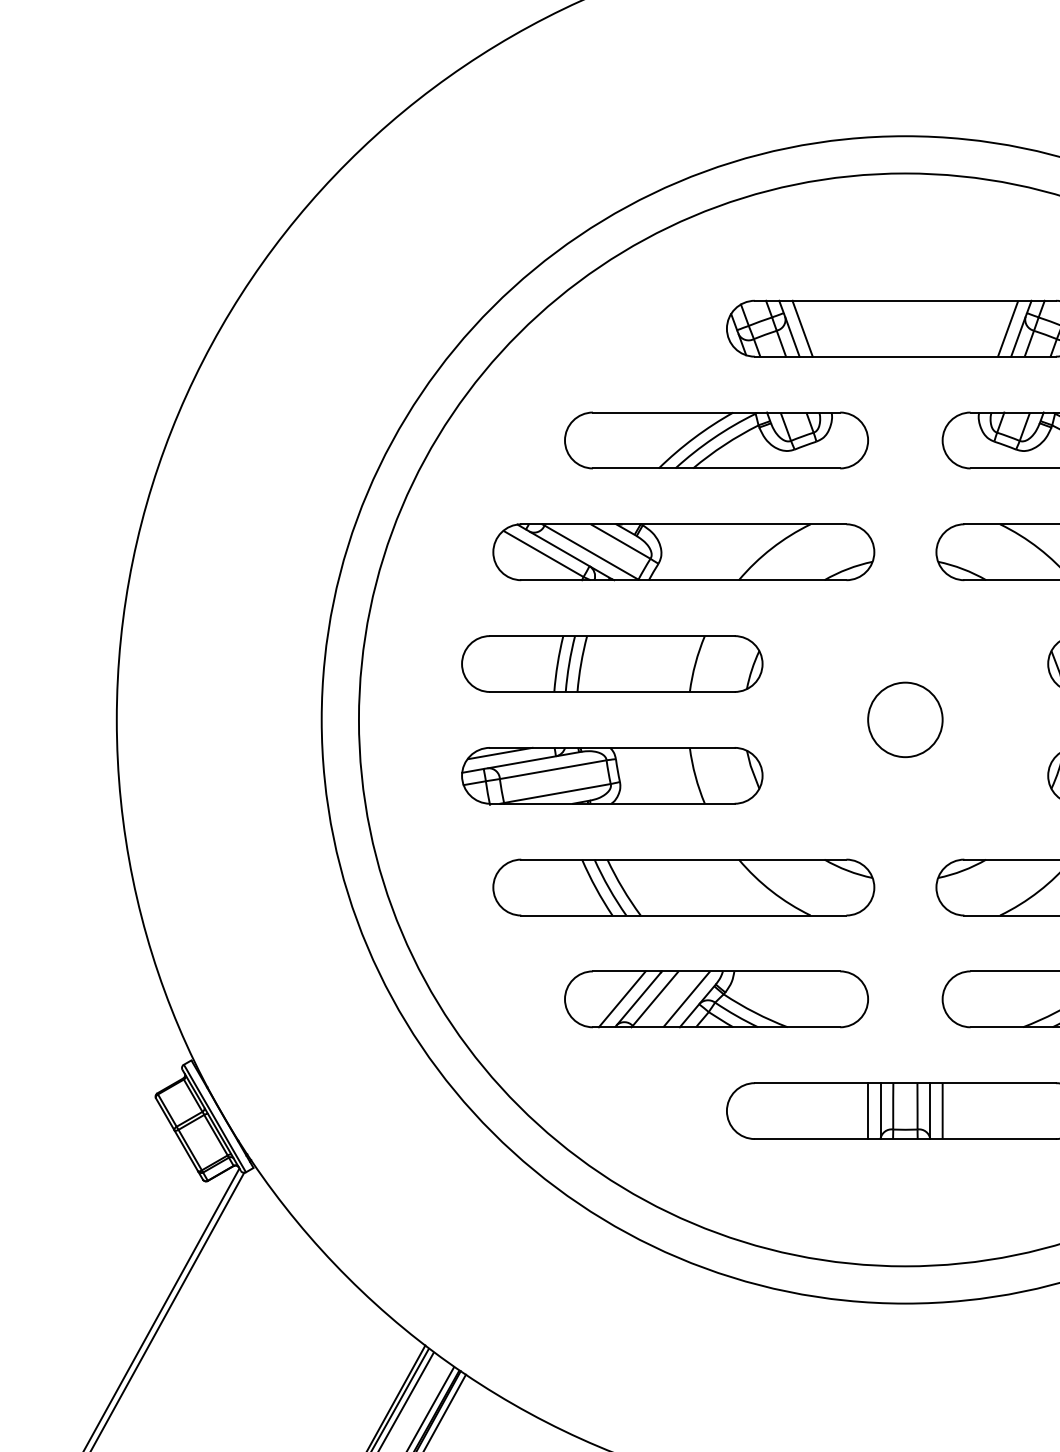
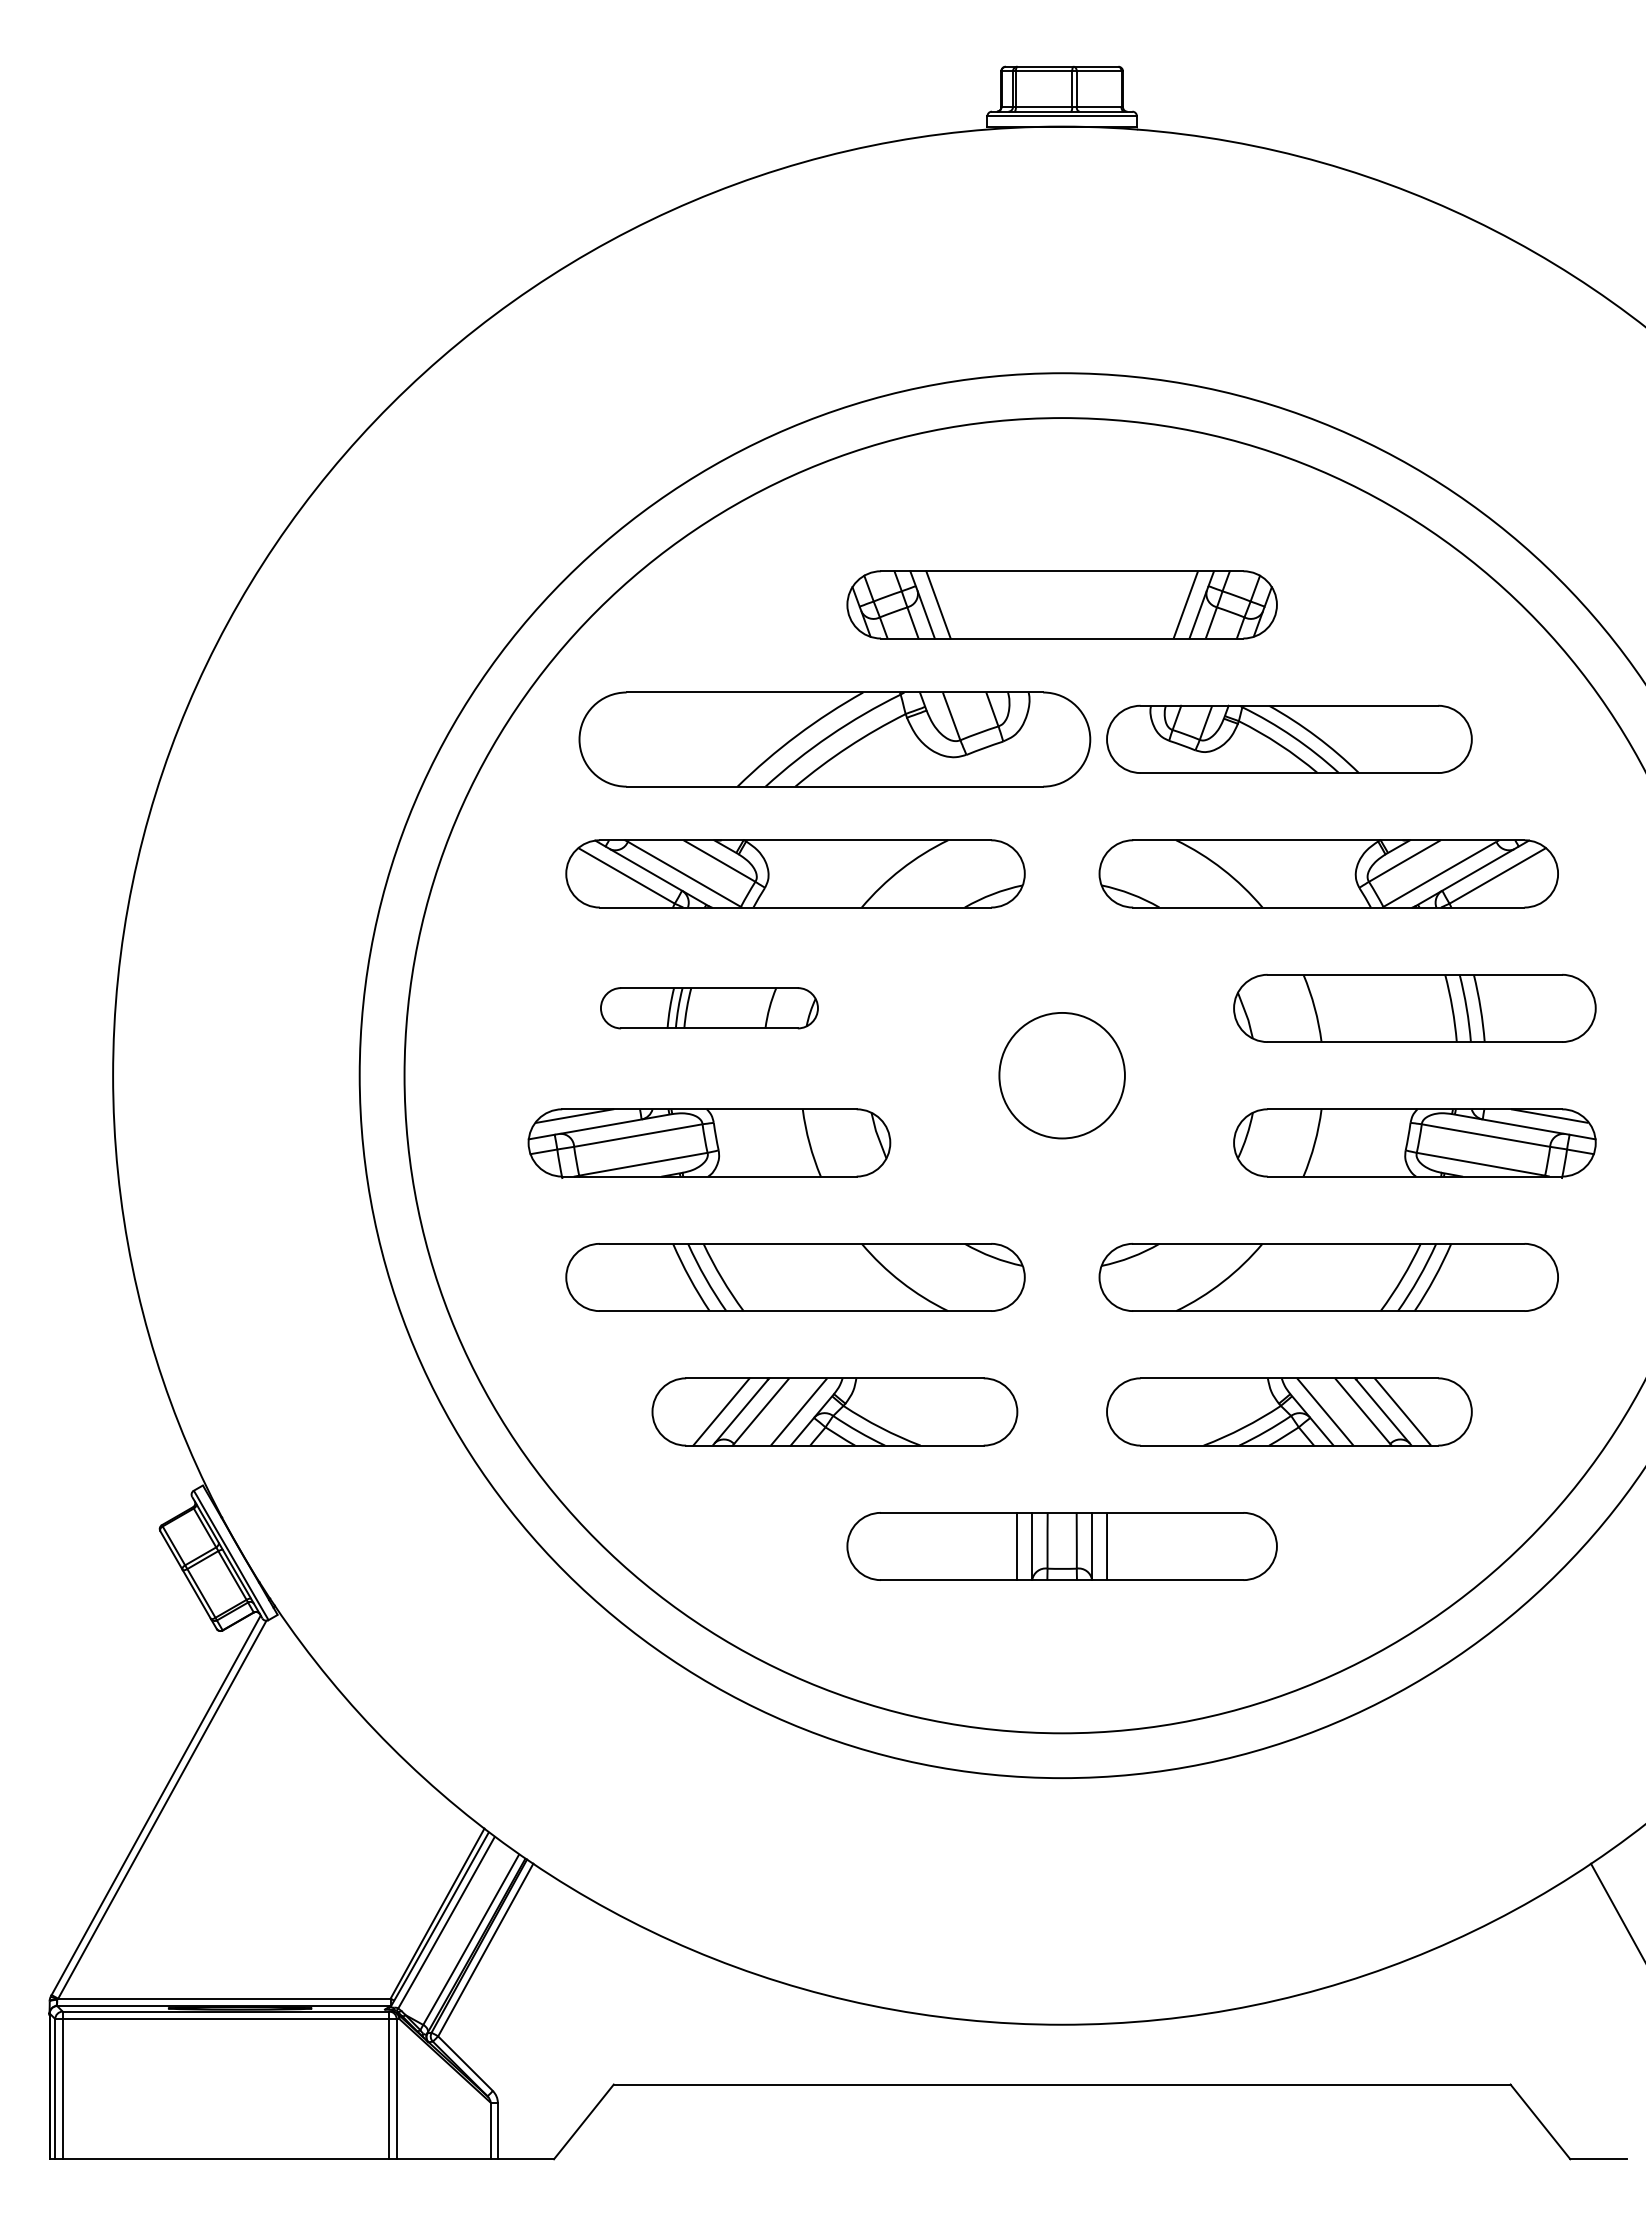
part: (716, 439) -> (834, 738), size x1.4
part: (612, 663) -> (709, 1007), size x0.6
circle: (905, 719) -> (1062, 1075), size x1.4

